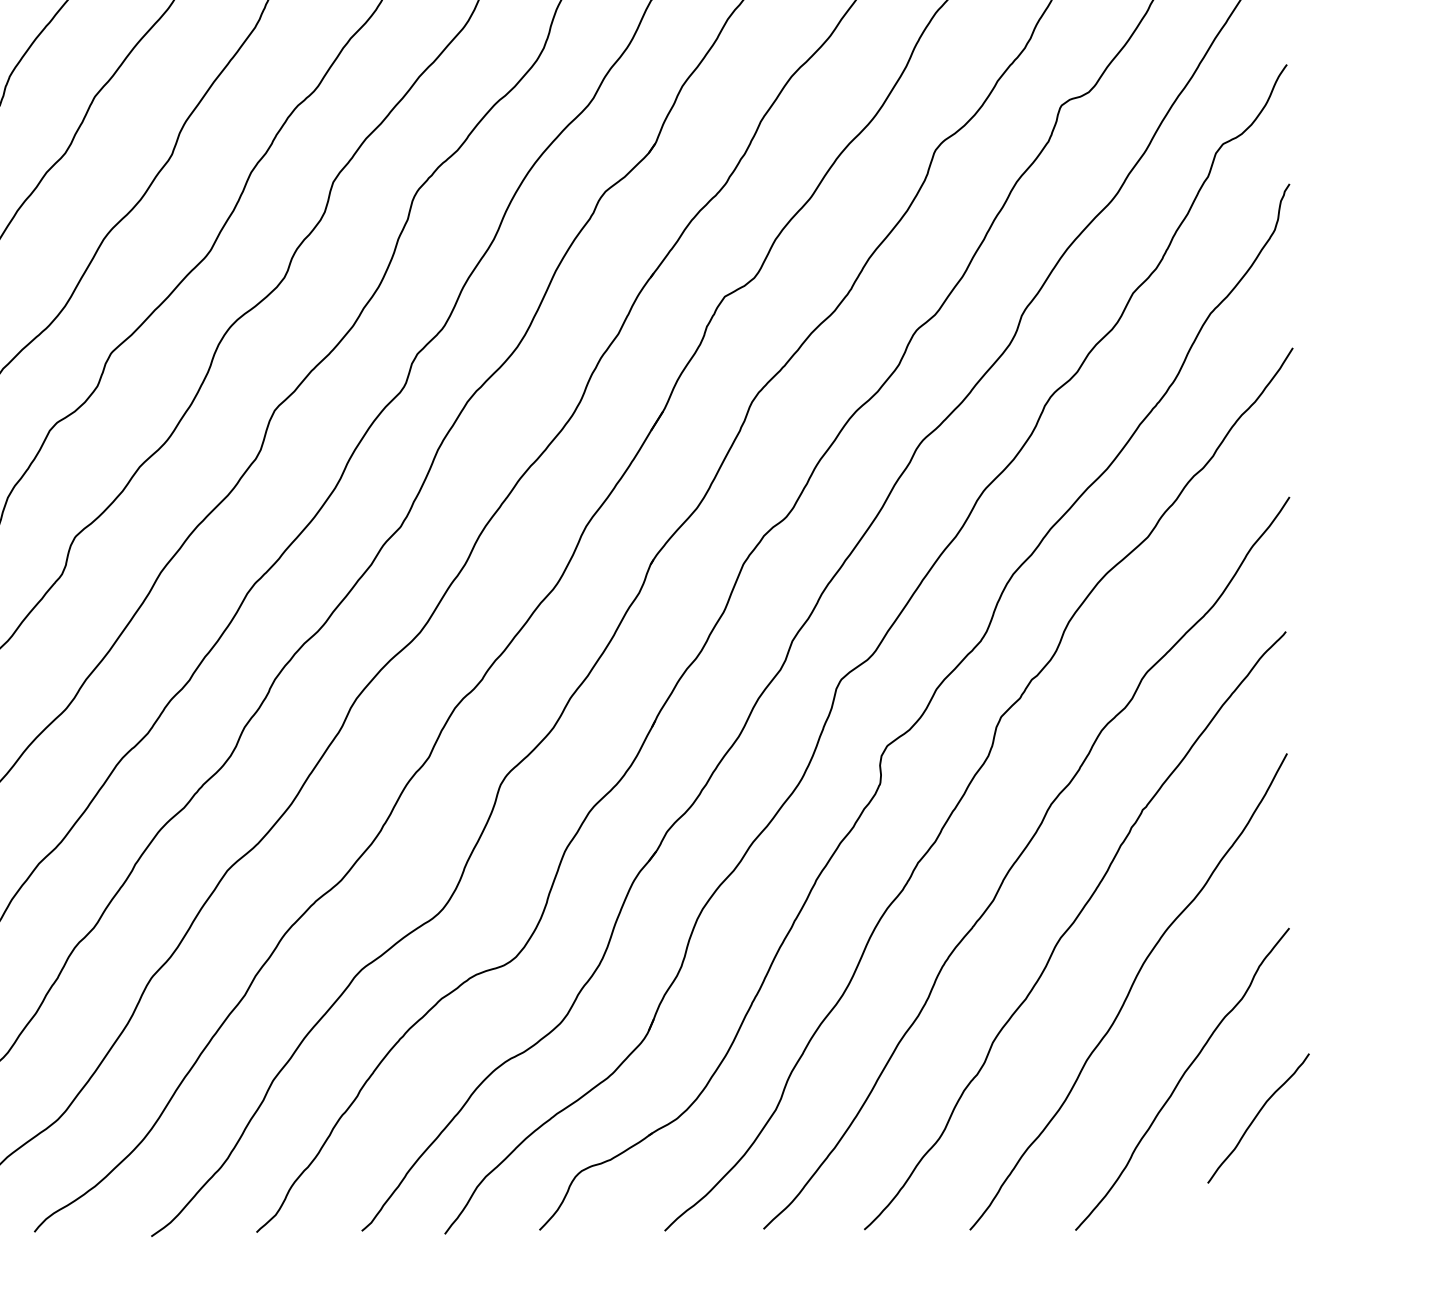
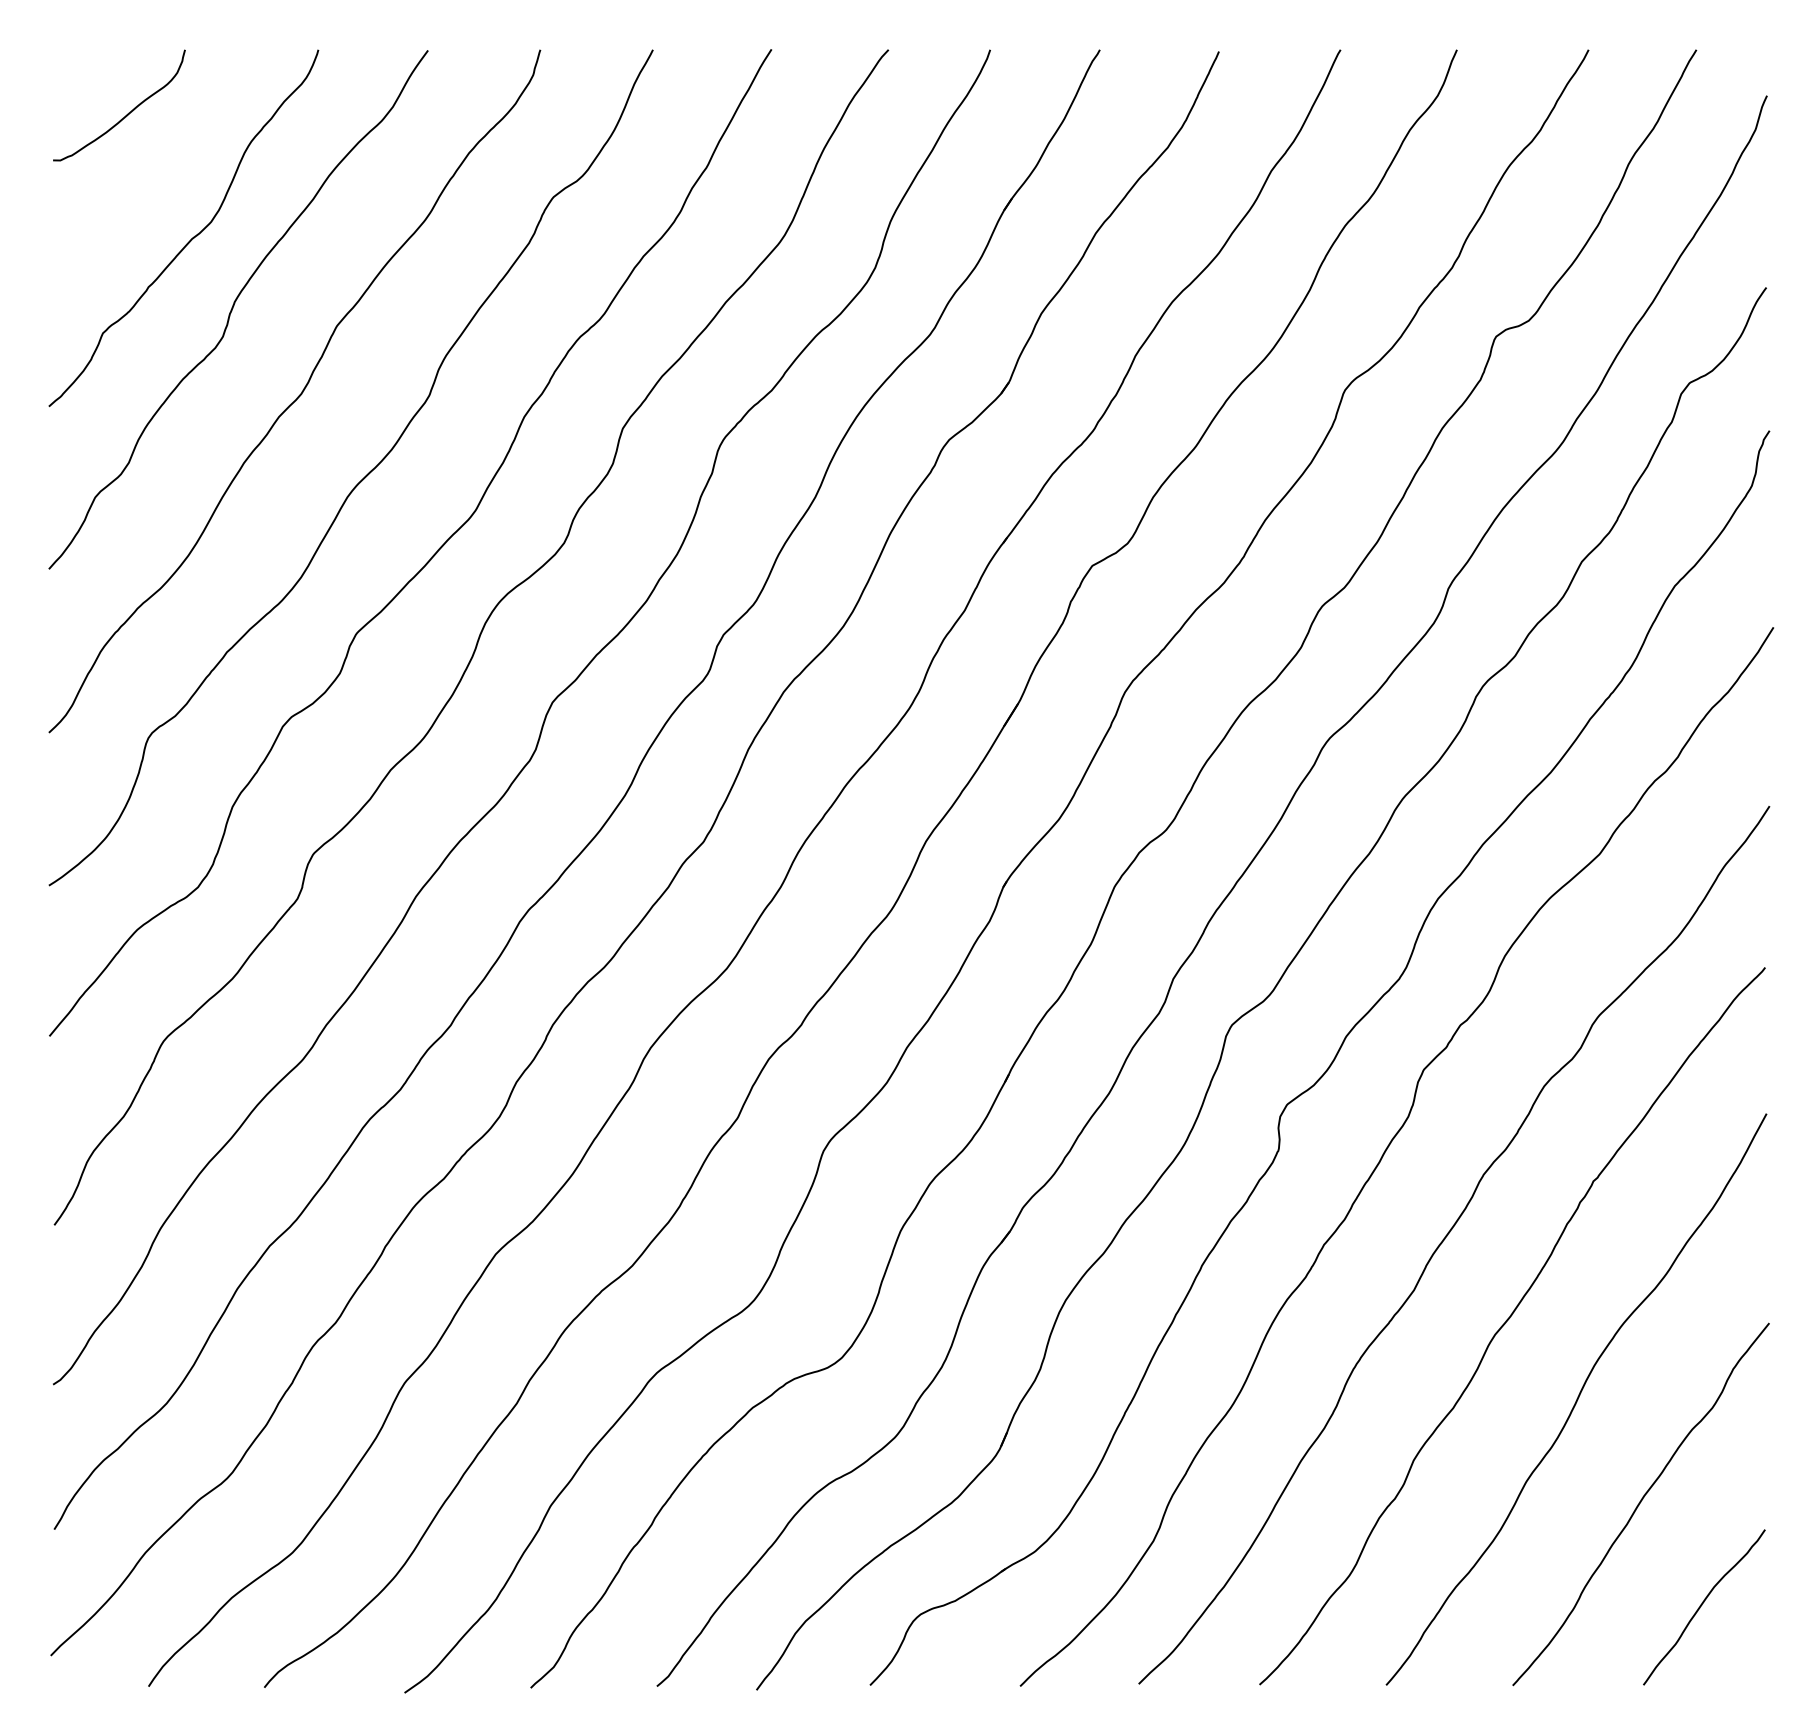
curve: (1257, 1116) -> (1702, 1605), moved

